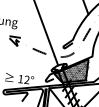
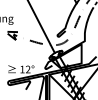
hatch: (71, 70) -> (67, 56), removed

